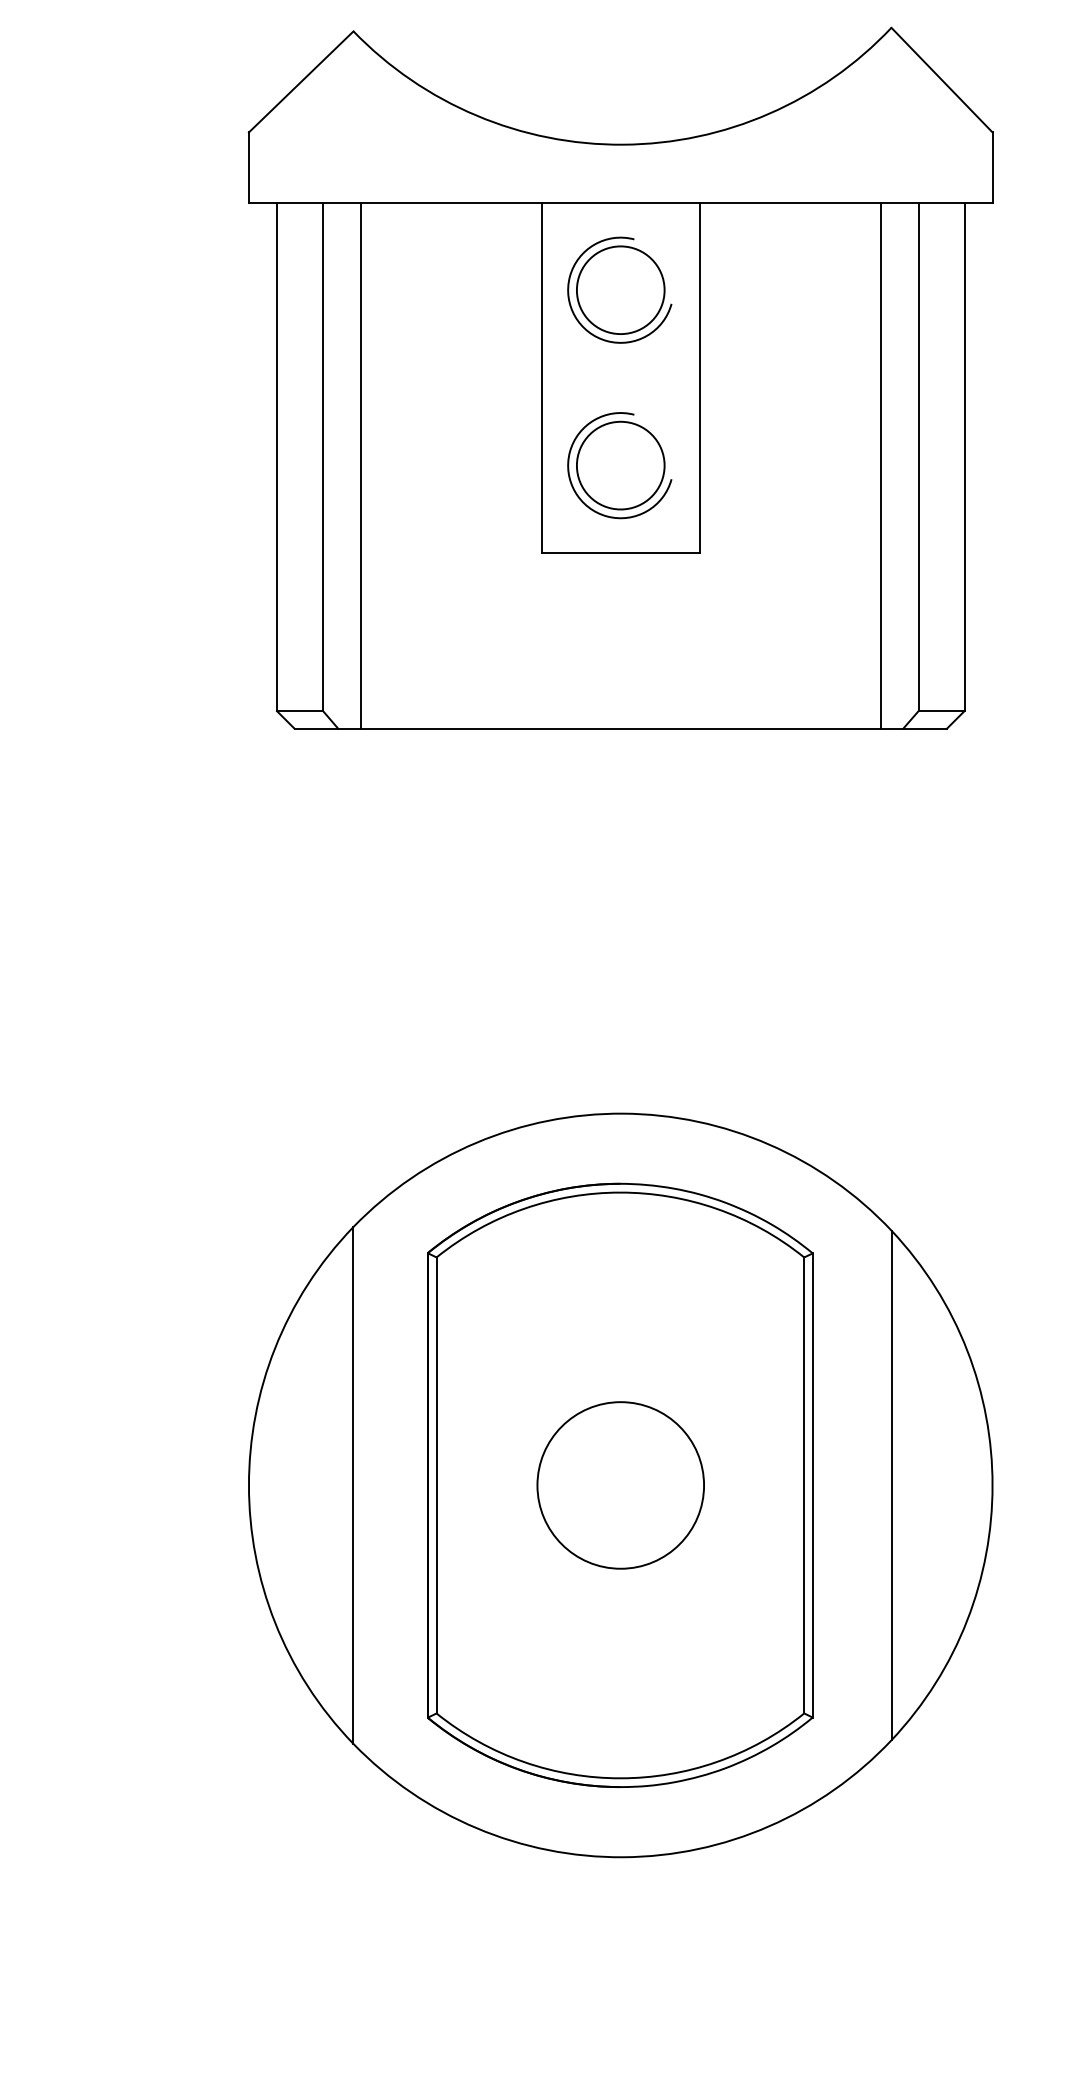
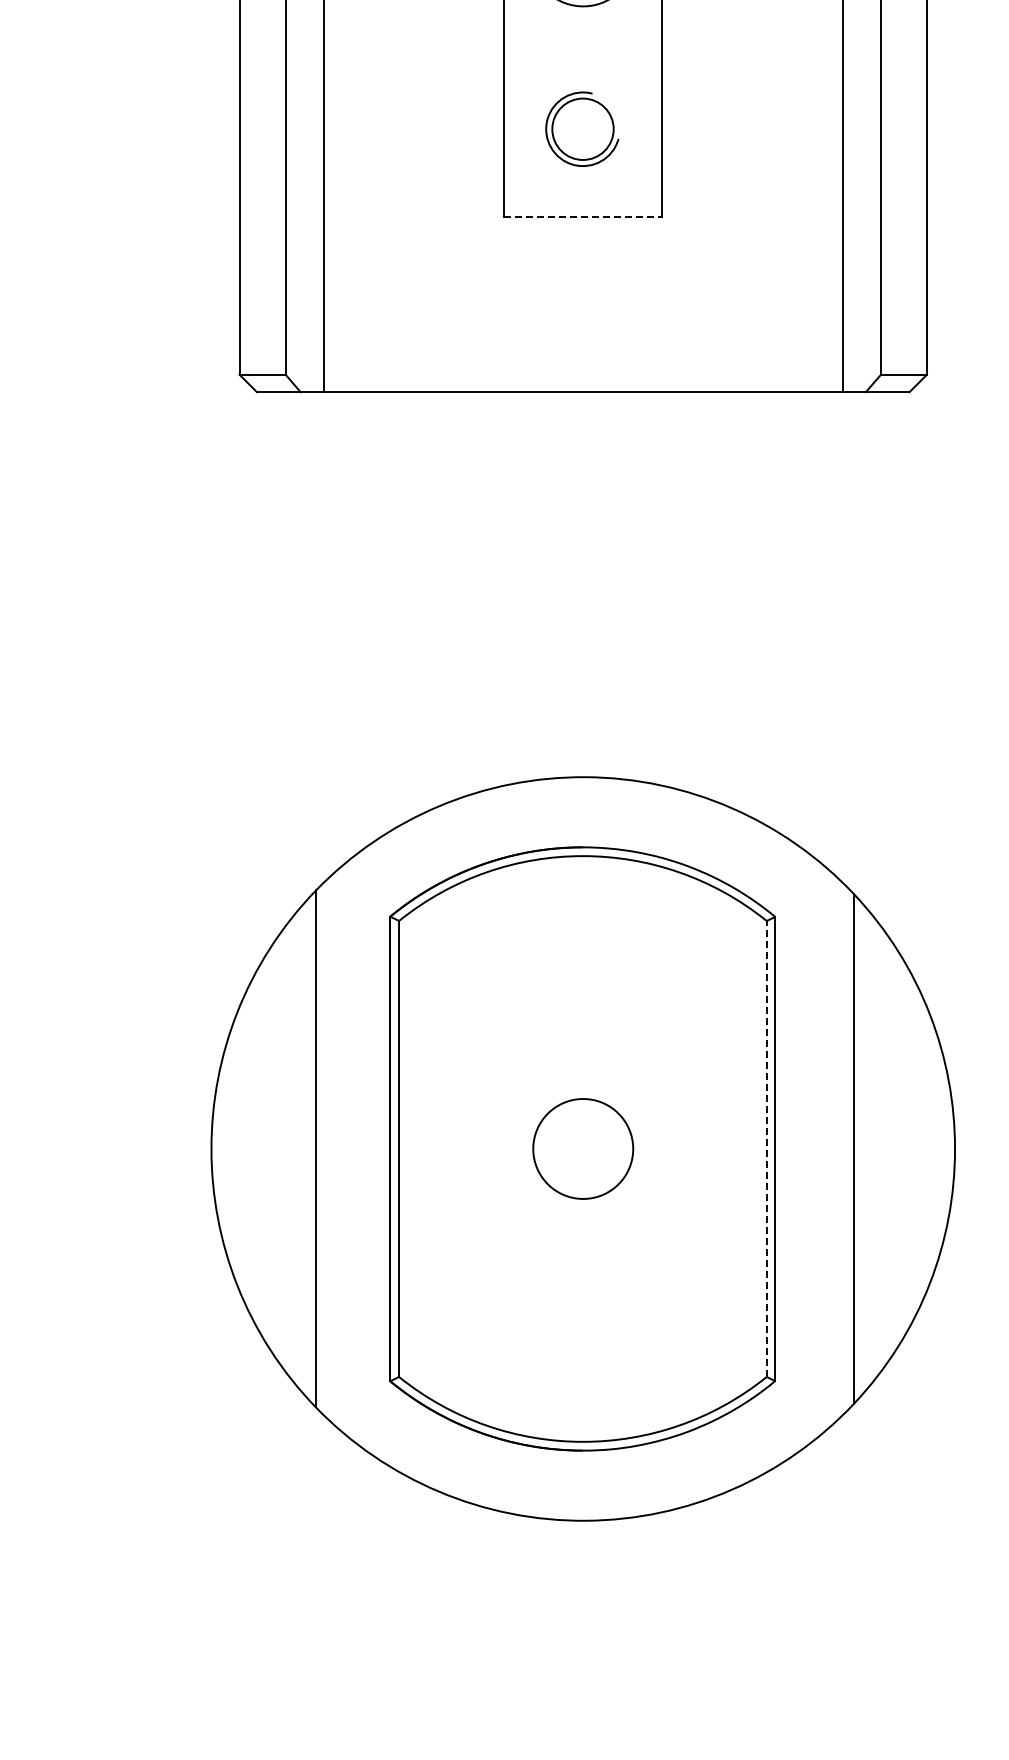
part: (619, 465) -> (581, 129), size x0.7
line: (620, 553) -> (582, 217), solid -> dashed
circle: (620, 1485) -> (582, 1149), size x0.6
line: (804, 1485) -> (766, 1149), solid -> dashed

